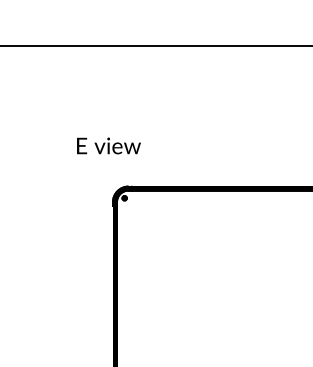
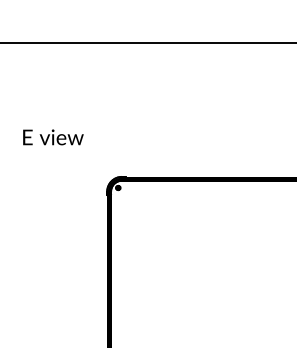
text: (109, 146) -> (53, 137), moved

